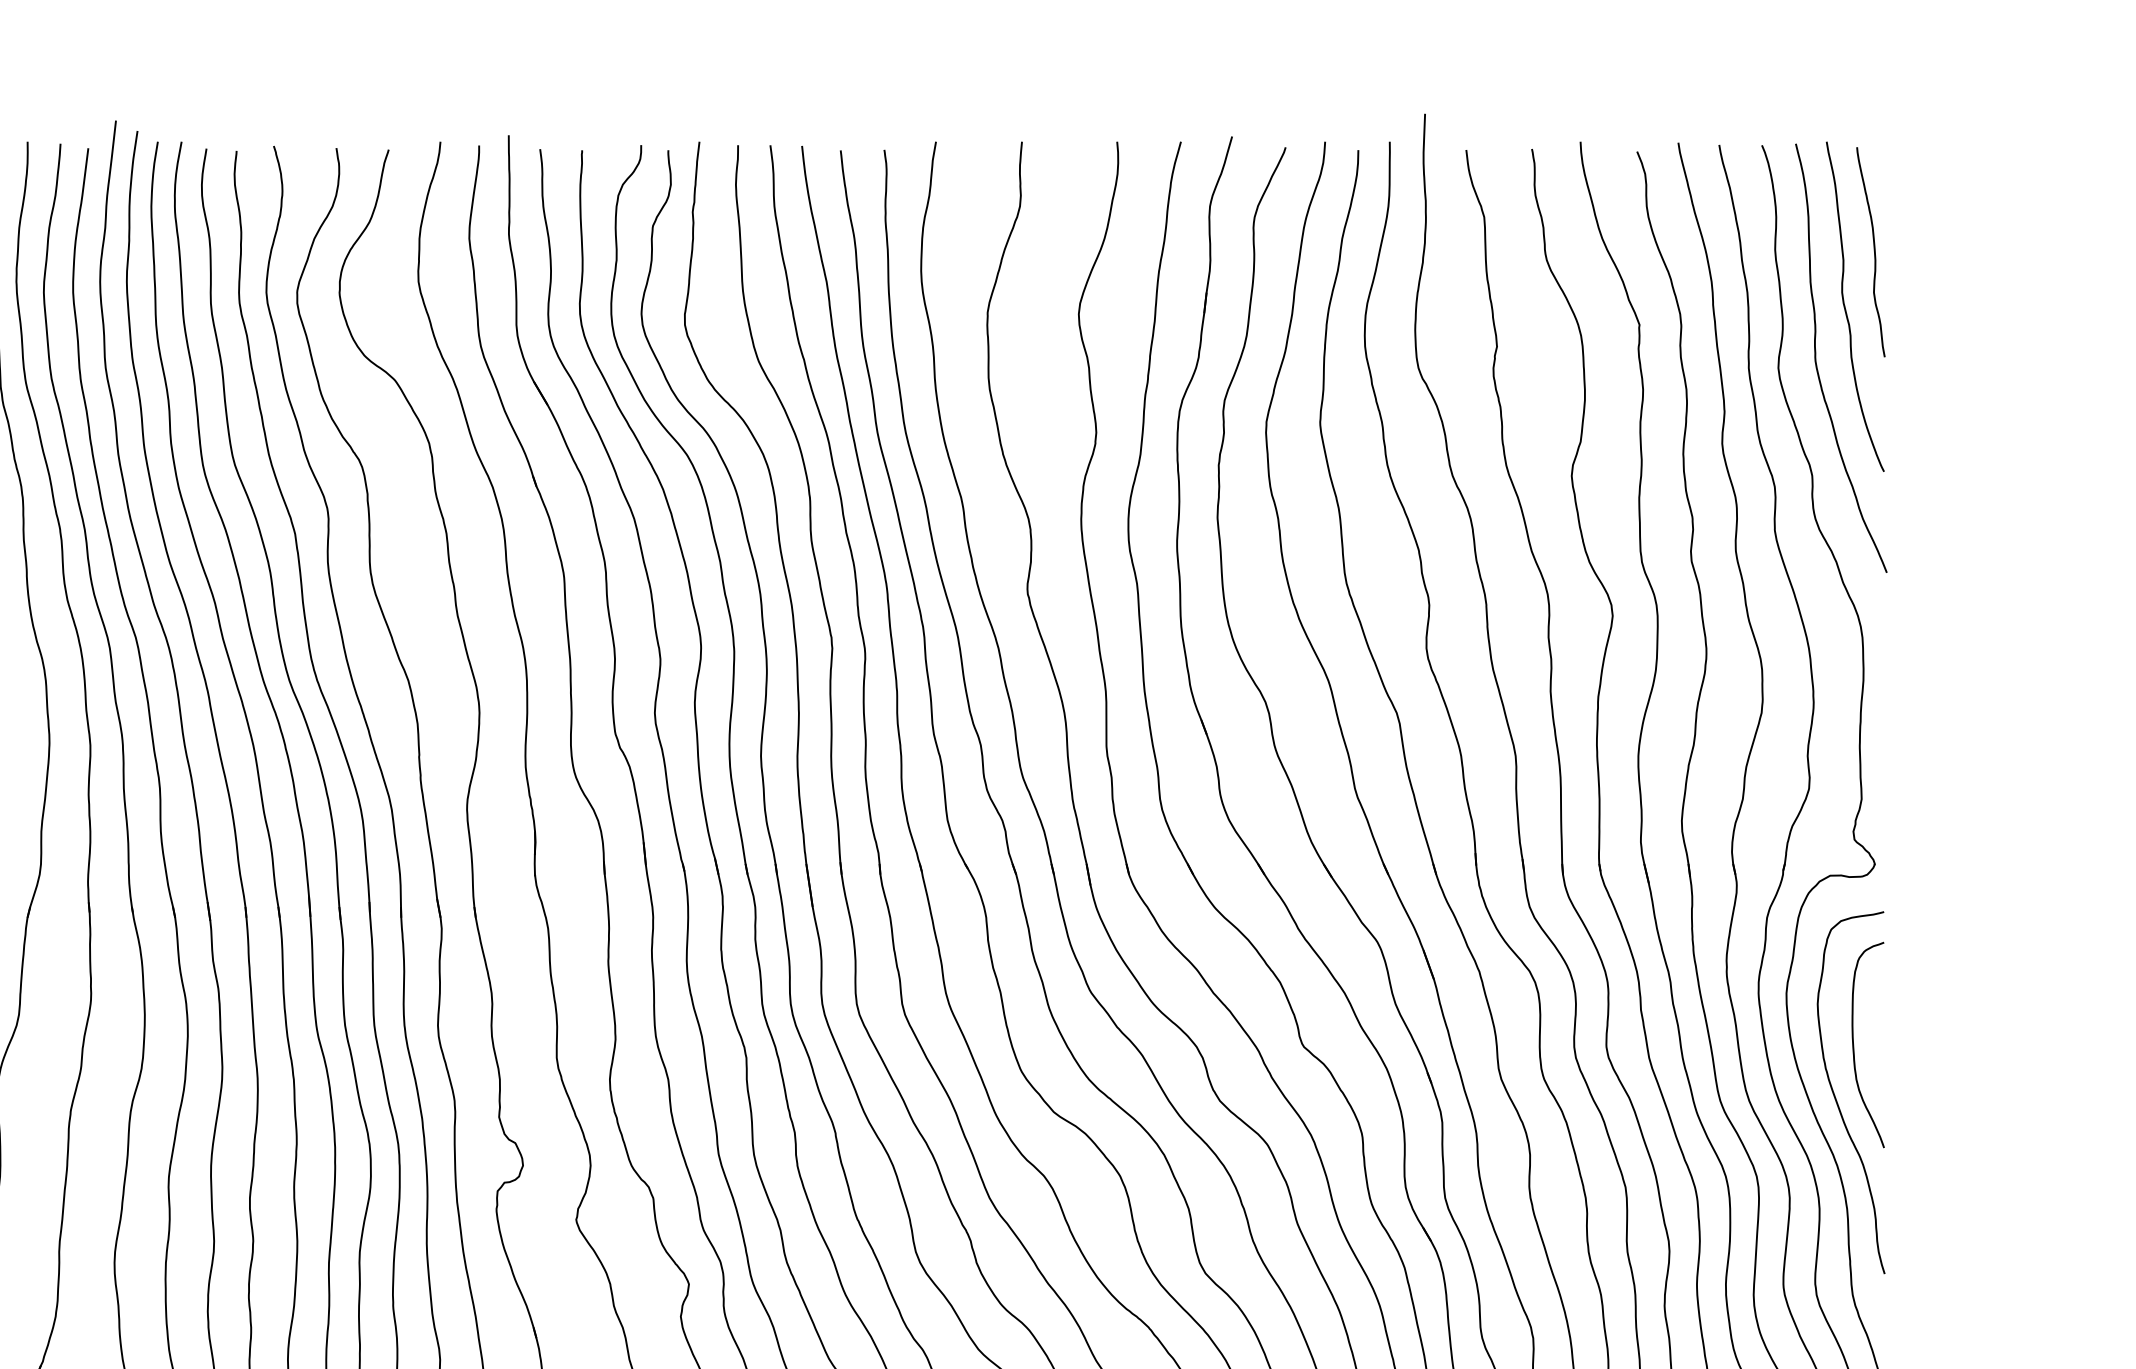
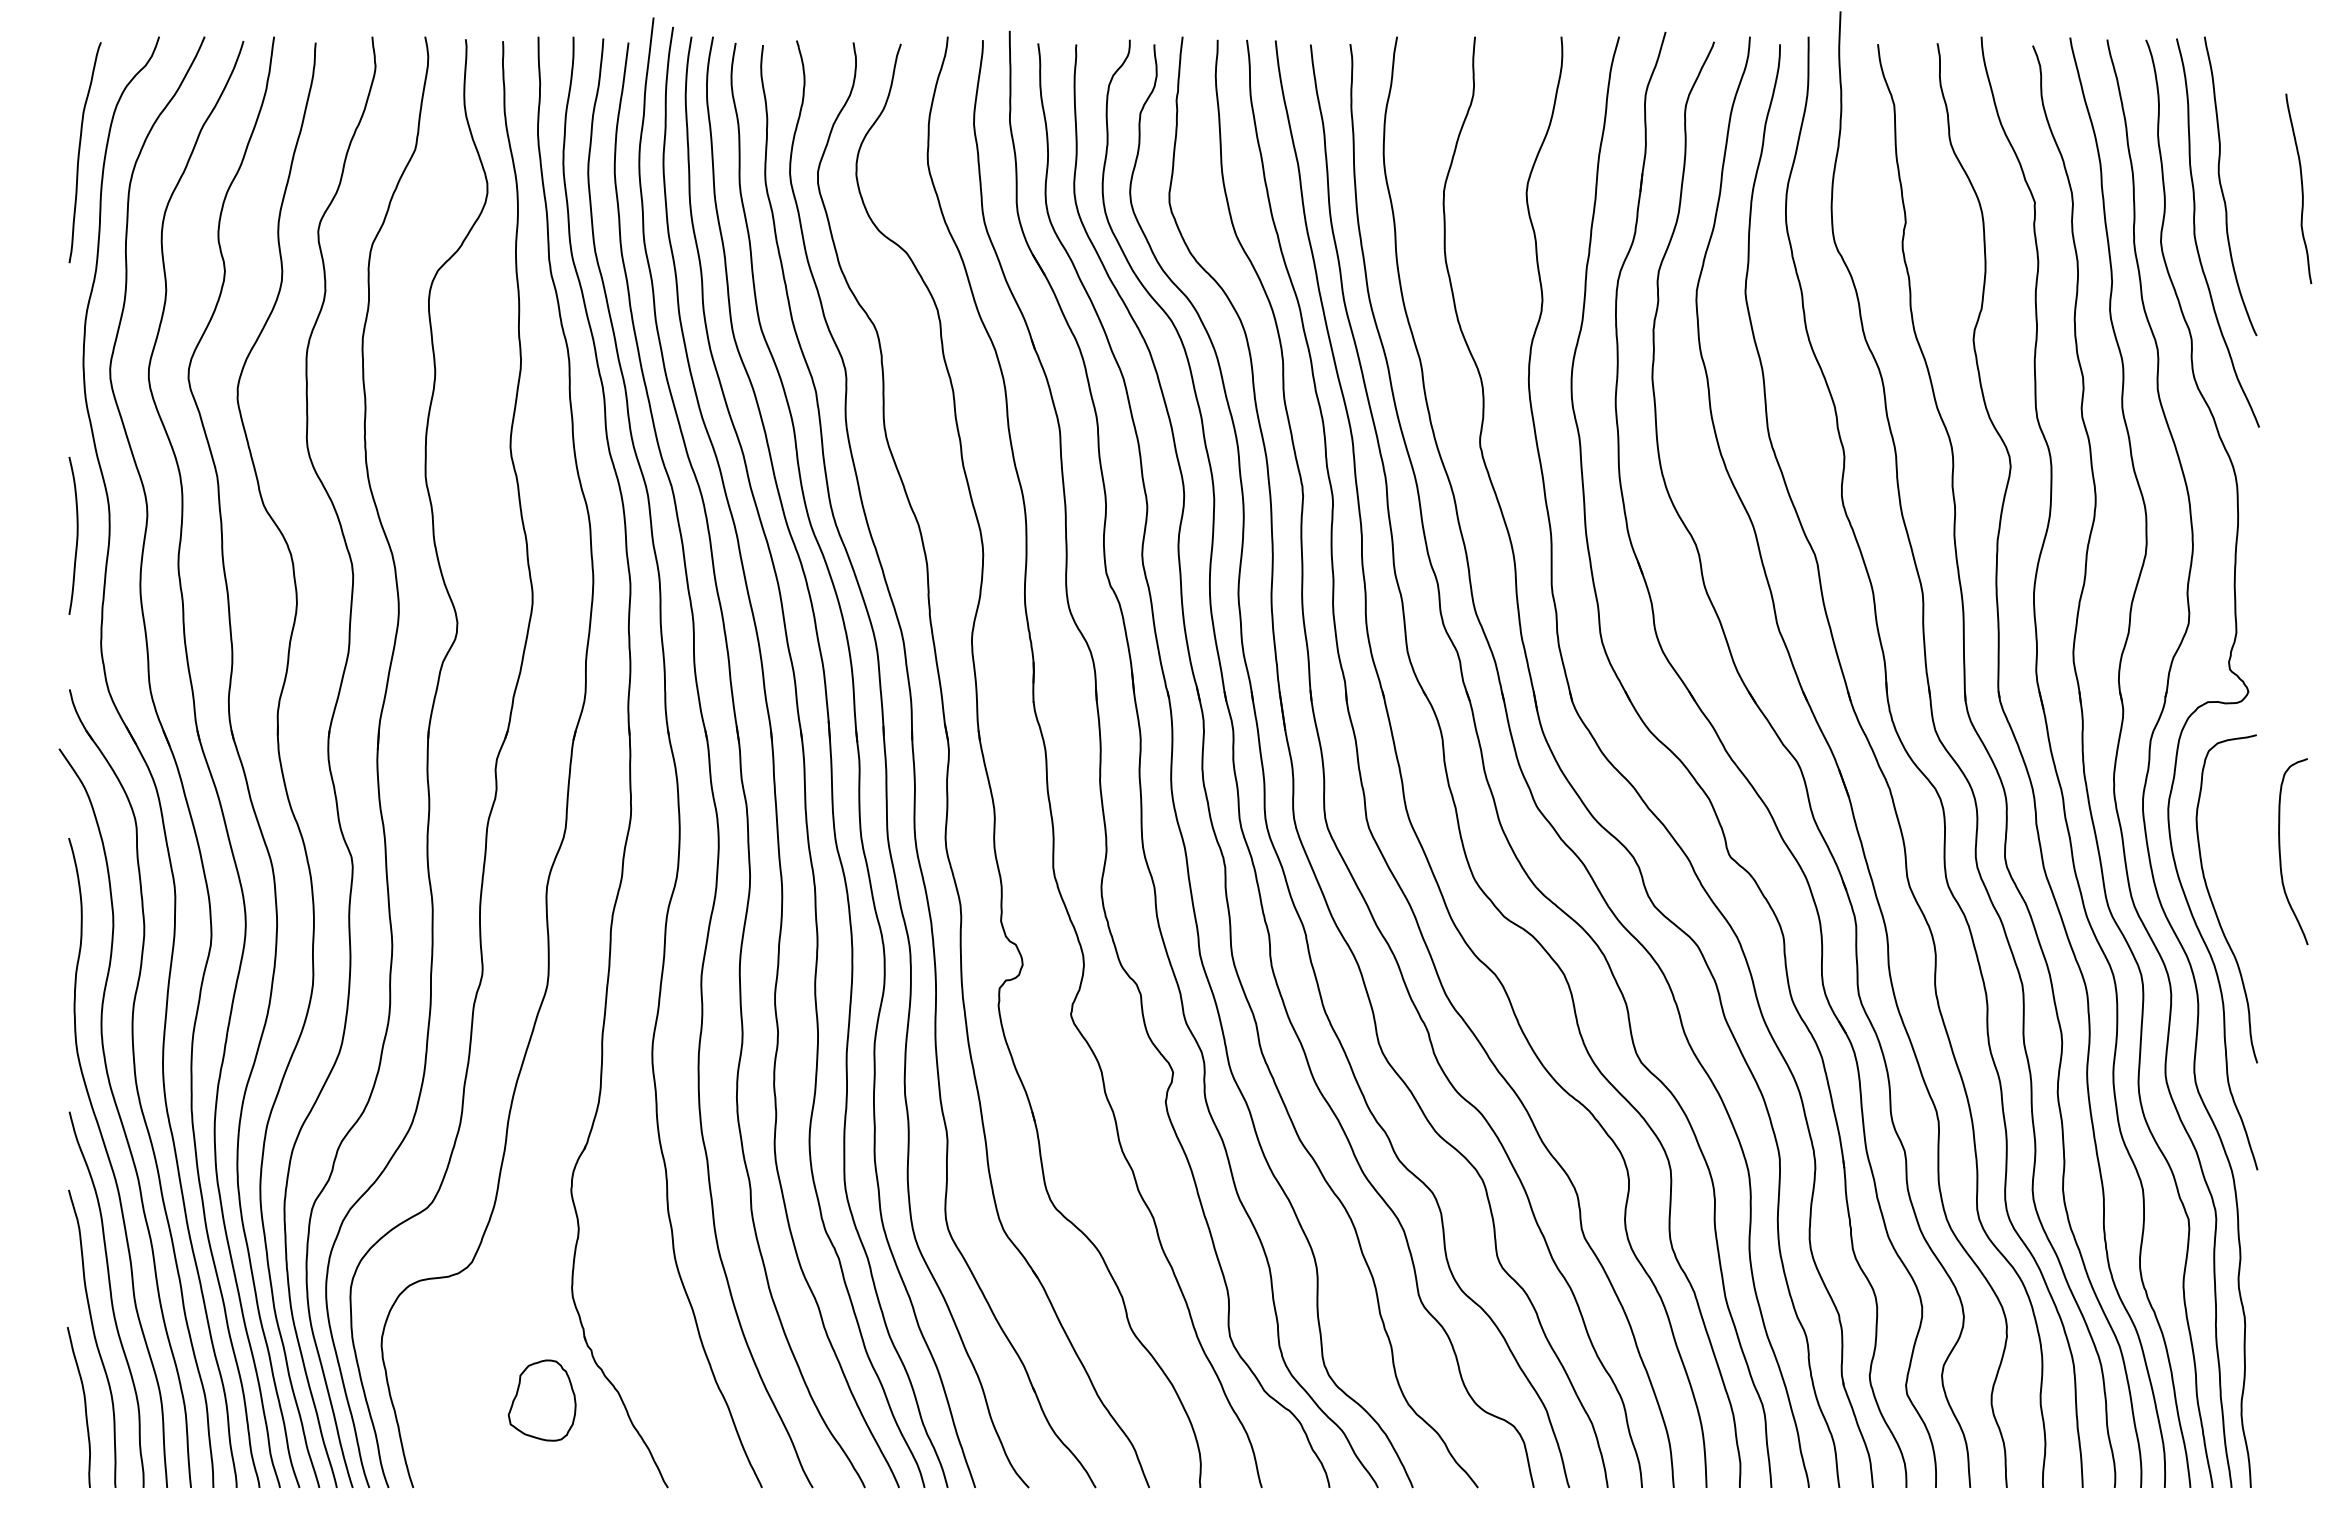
curve: (1873, 251) -> (2301, 188), moved
curve: (1854, 1044) -> (2280, 851), moved

